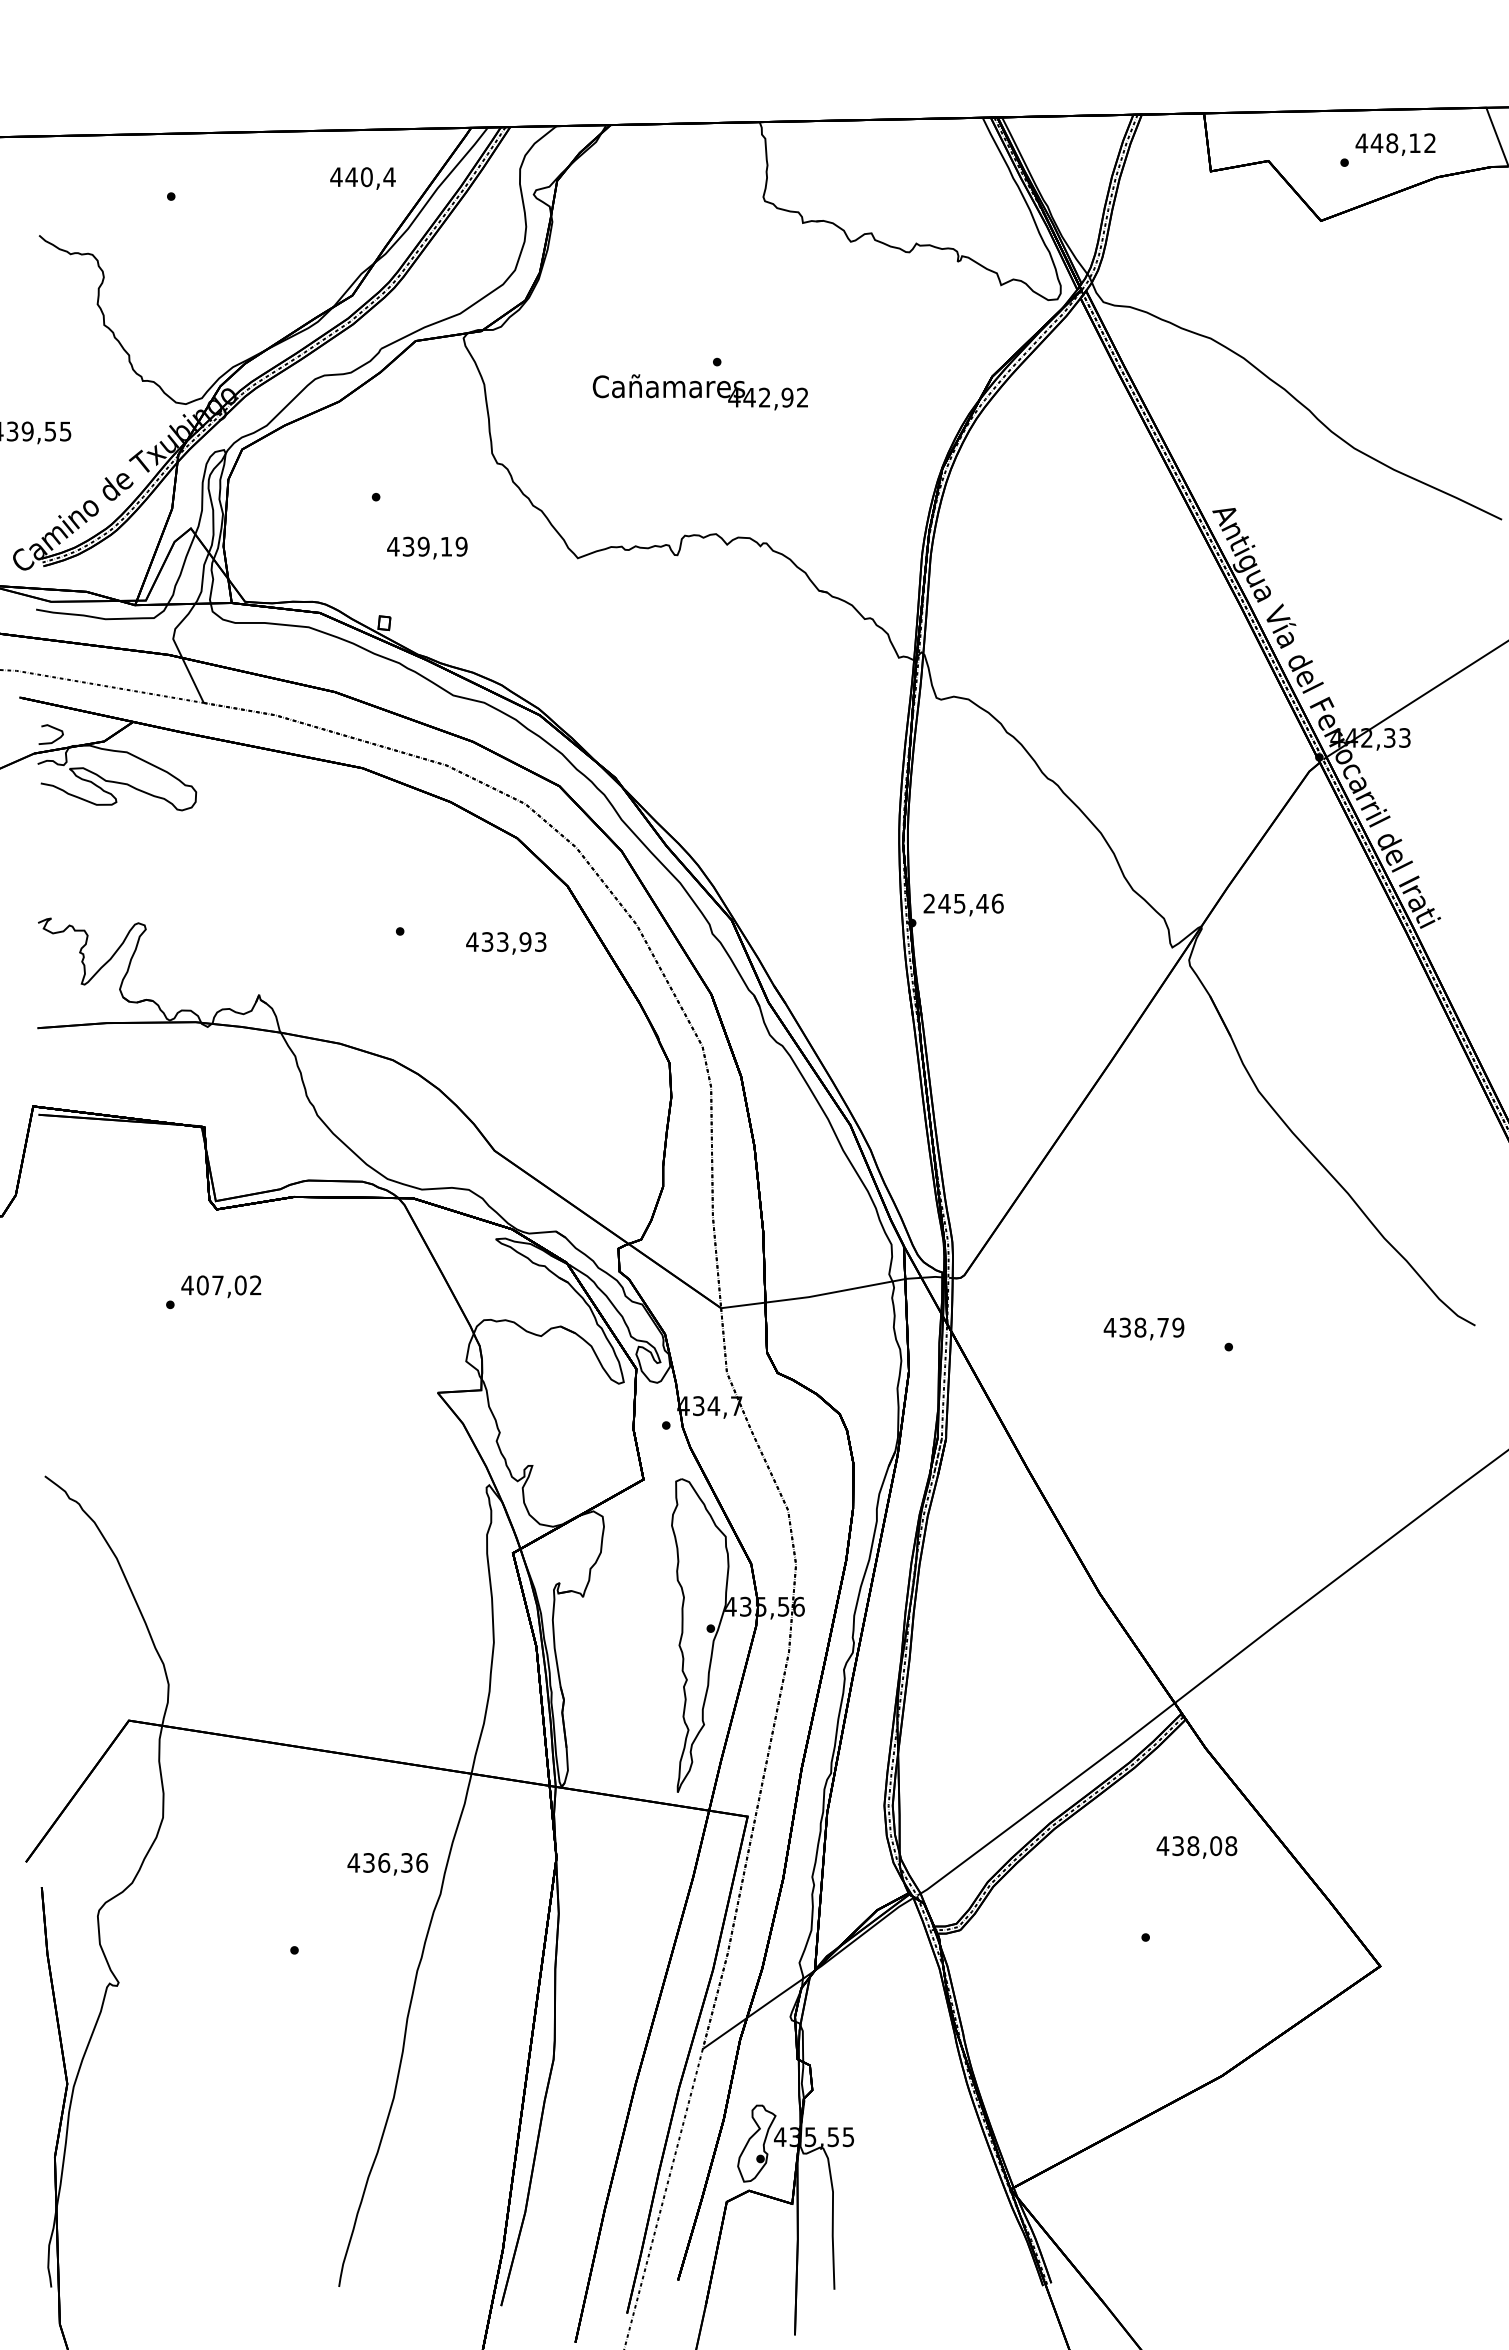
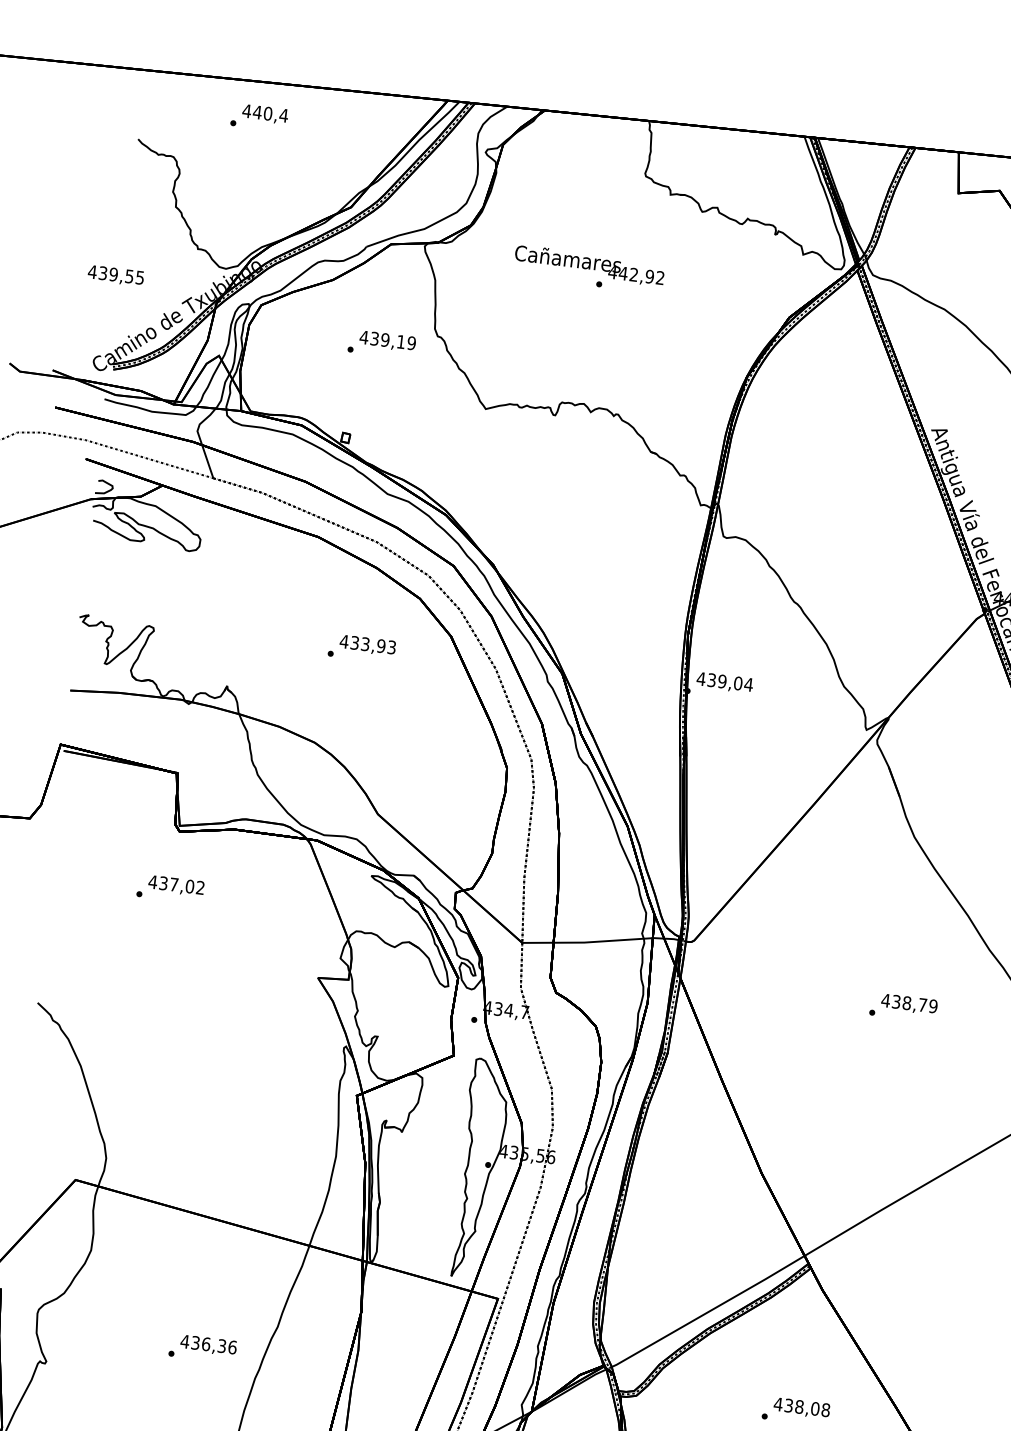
text: (362, 178) -> (264, 114), moved
text: (699, 392) -> (588, 265), moved
text: (427, 547) -> (387, 340), moved
text: (963, 903) -> (724, 681), 245,46 -> 439,04
text: (506, 943) -> (367, 645), moved
text: (202, 1285) -> (163, 883), 407,02 -> 437,02
text: (1143, 1328) -> (909, 1004), moved
text: (1196, 1847) -> (801, 1408), moved
text: (387, 1864) -> (208, 1345), moved

